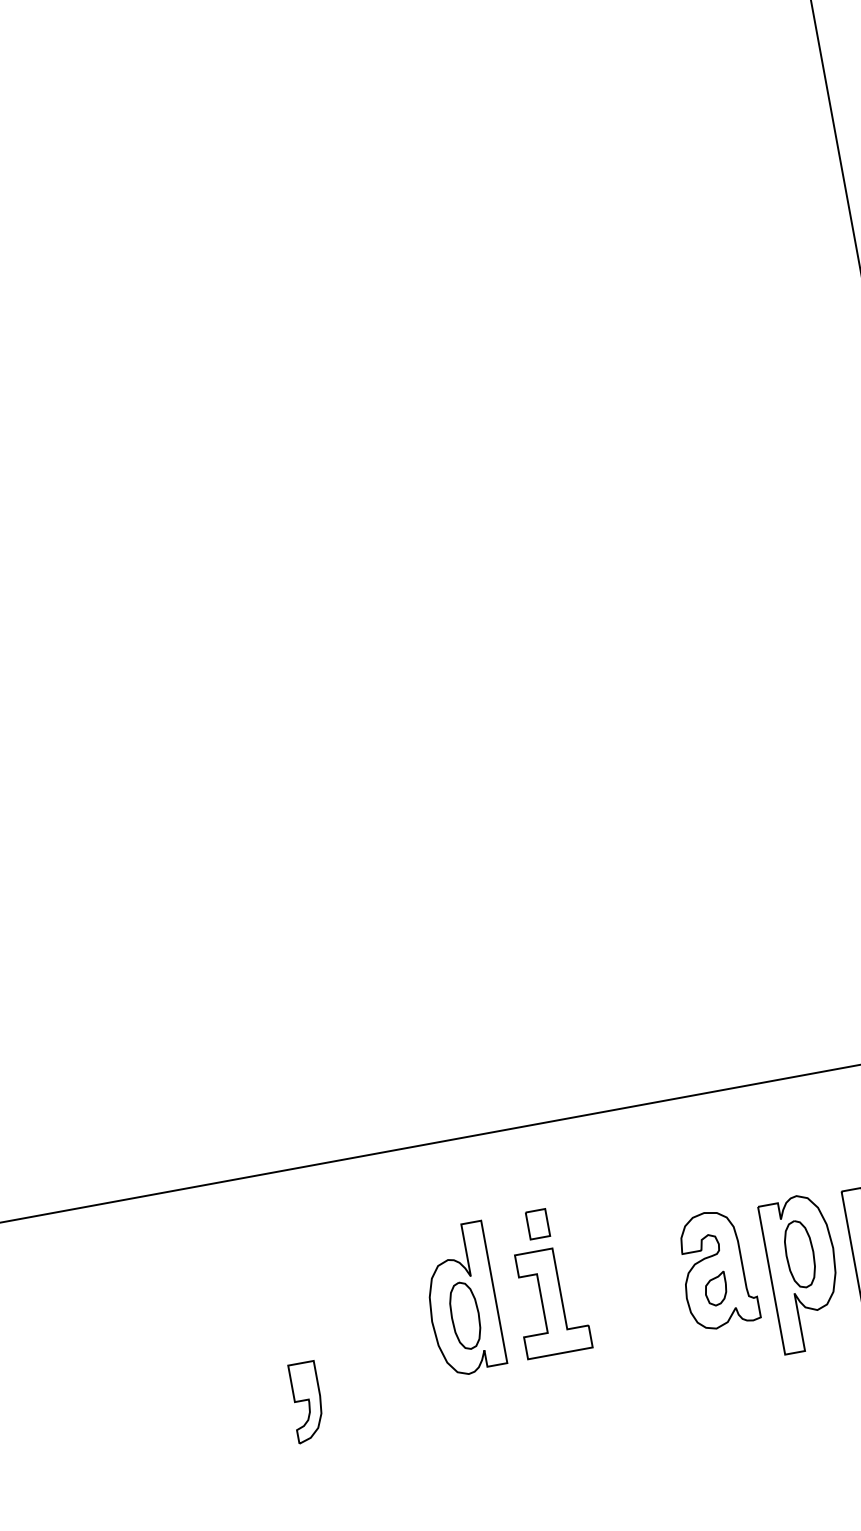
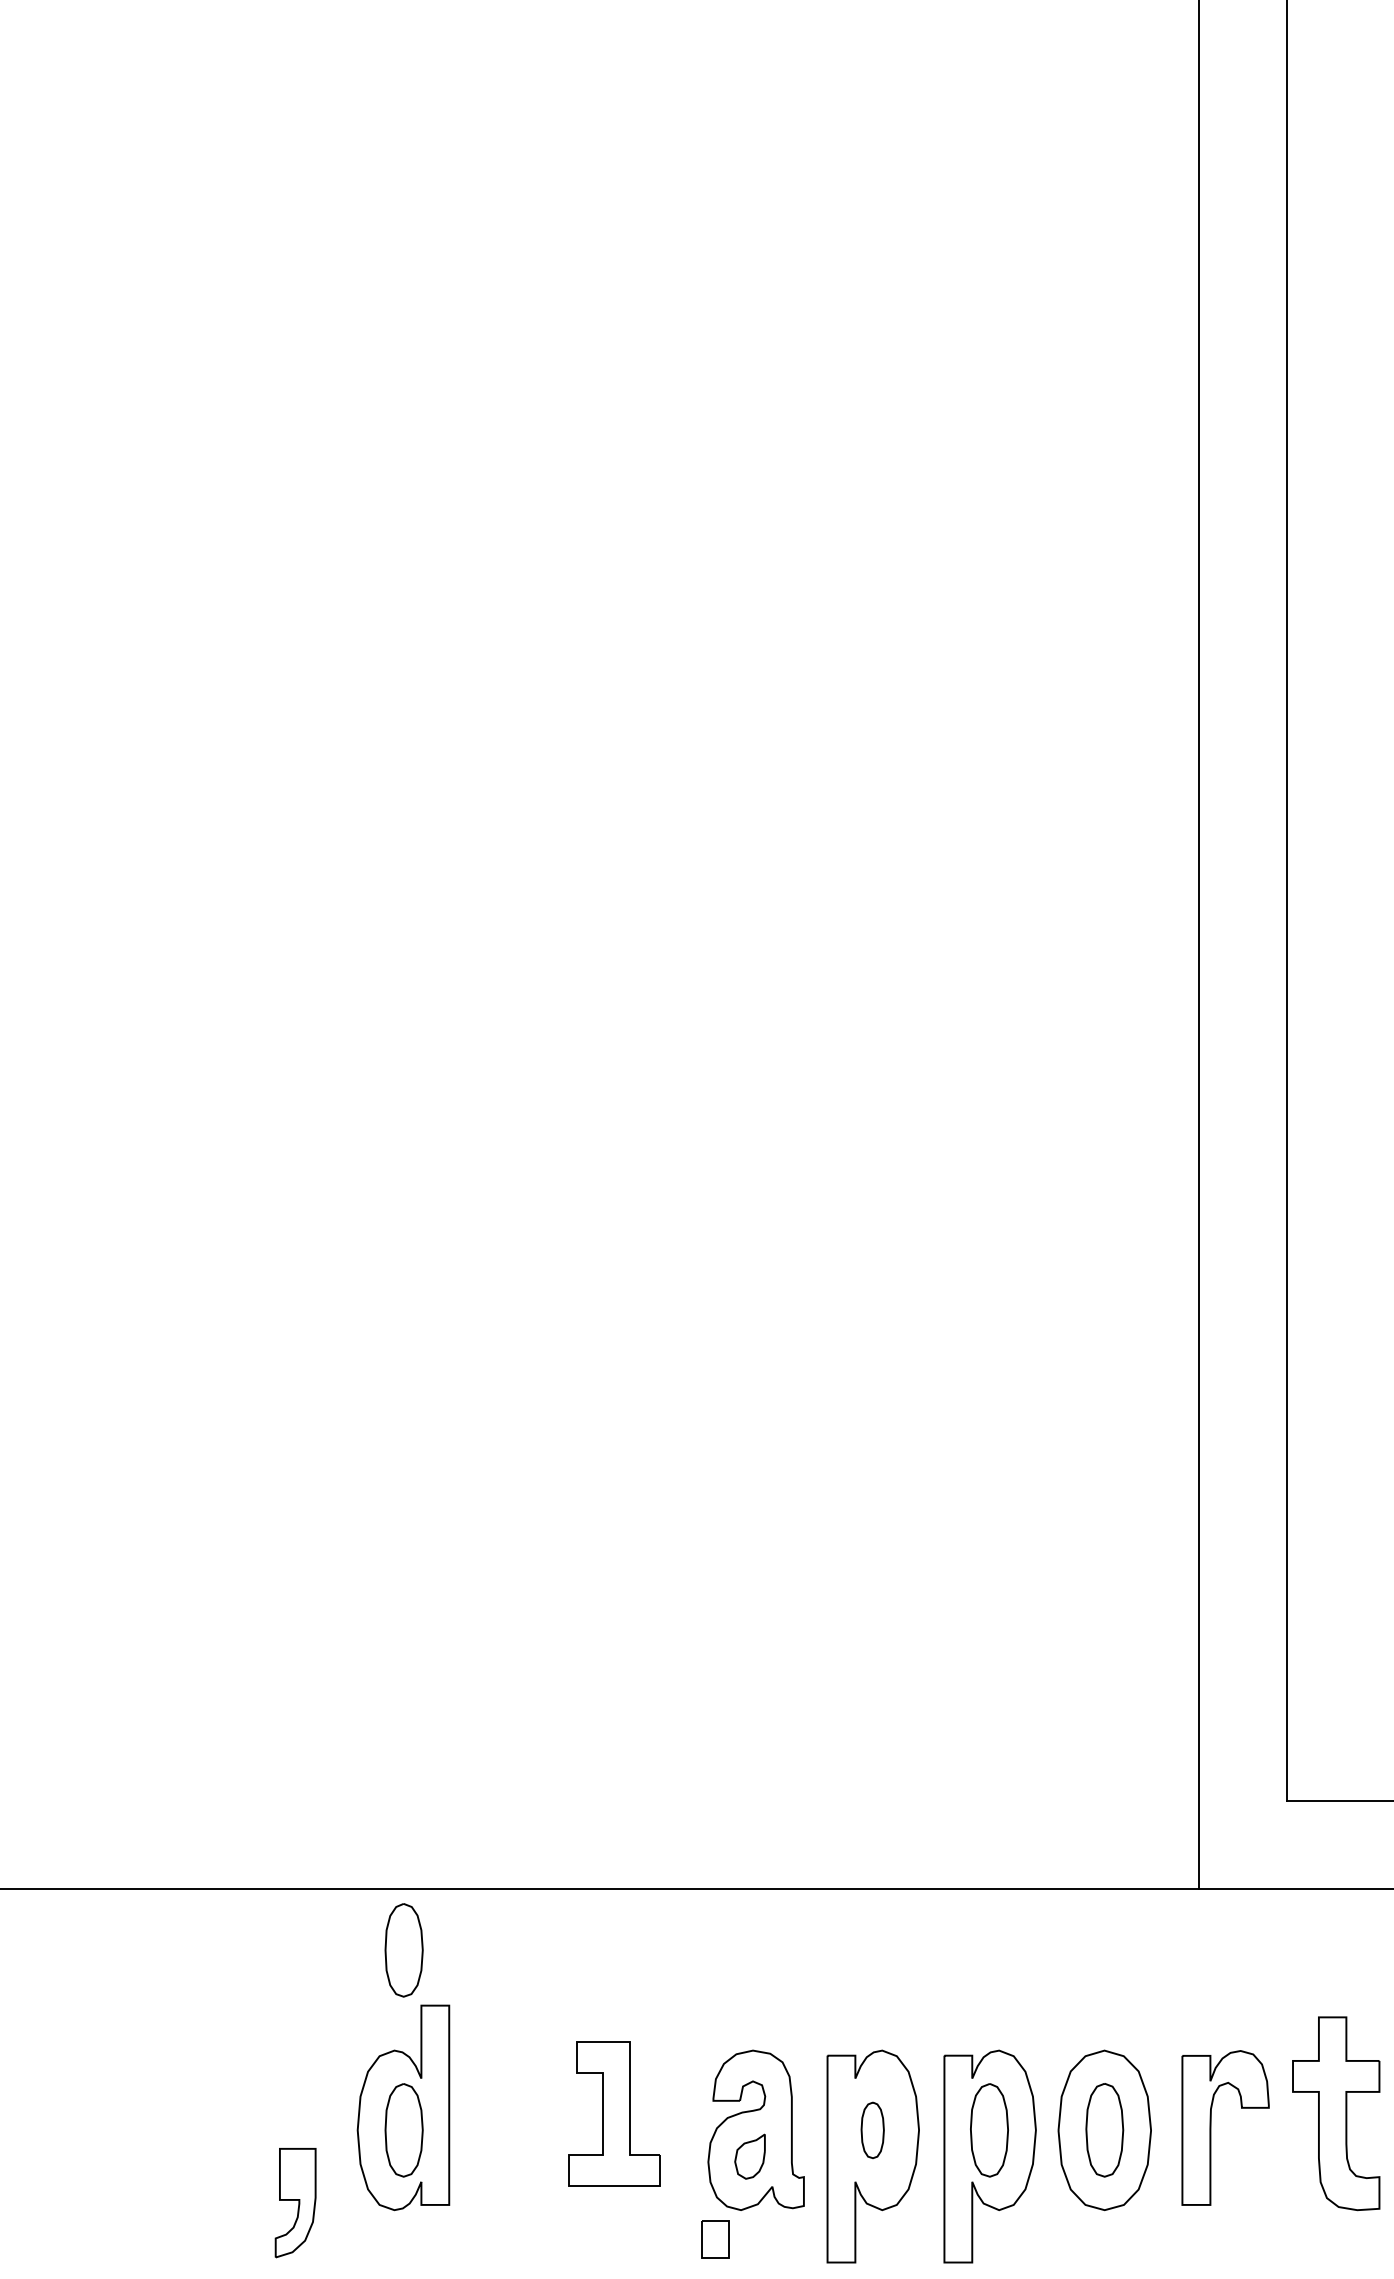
part: (441, 1187) -> (403, 1950), added
part: (538, 1224) -> (715, 2239), moved
part: (799, 1254) -> (872, 2130), size x0.6
part: (550, 1301) -> (614, 2113), moved
part: (306, 1402) -> (295, 2203), moved

